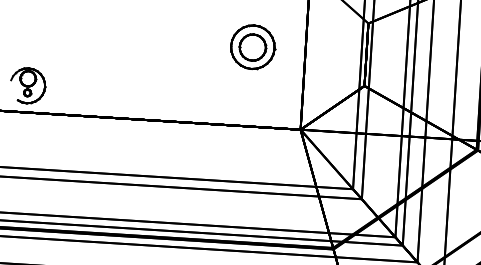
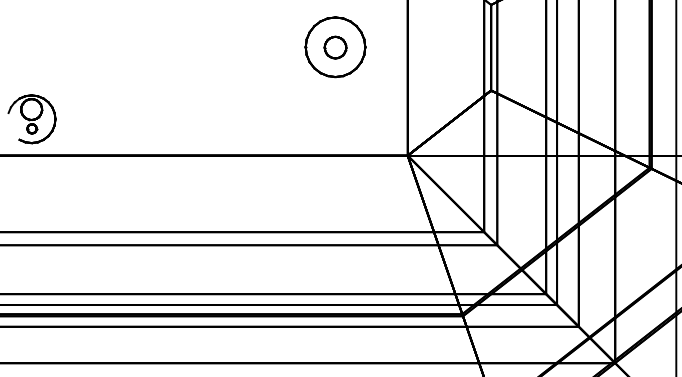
part: (252, 47) -> (335, 47), size x0.6

